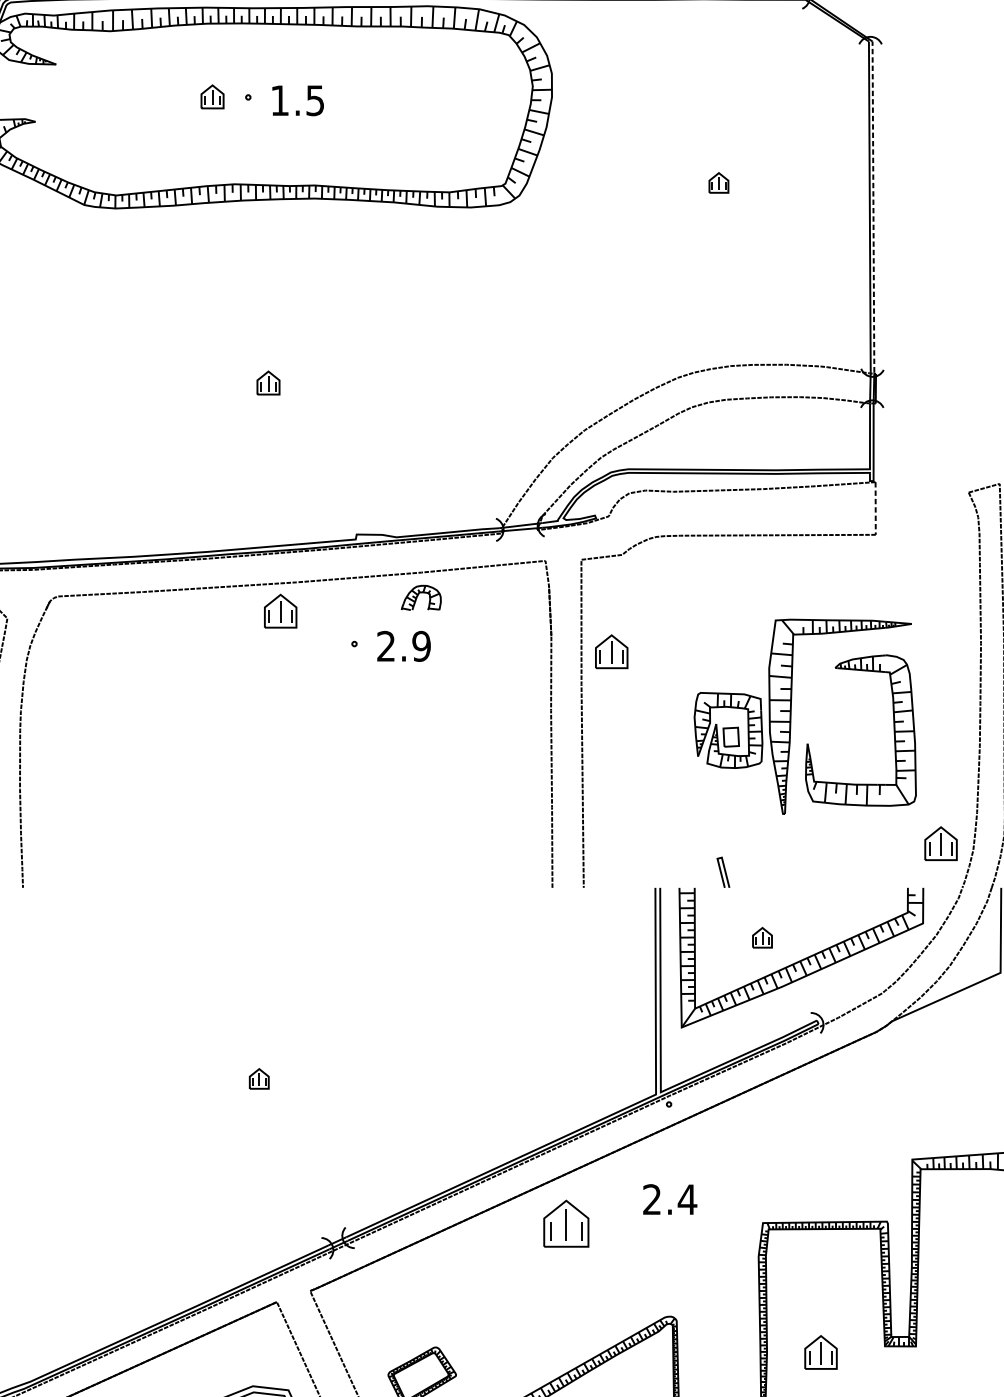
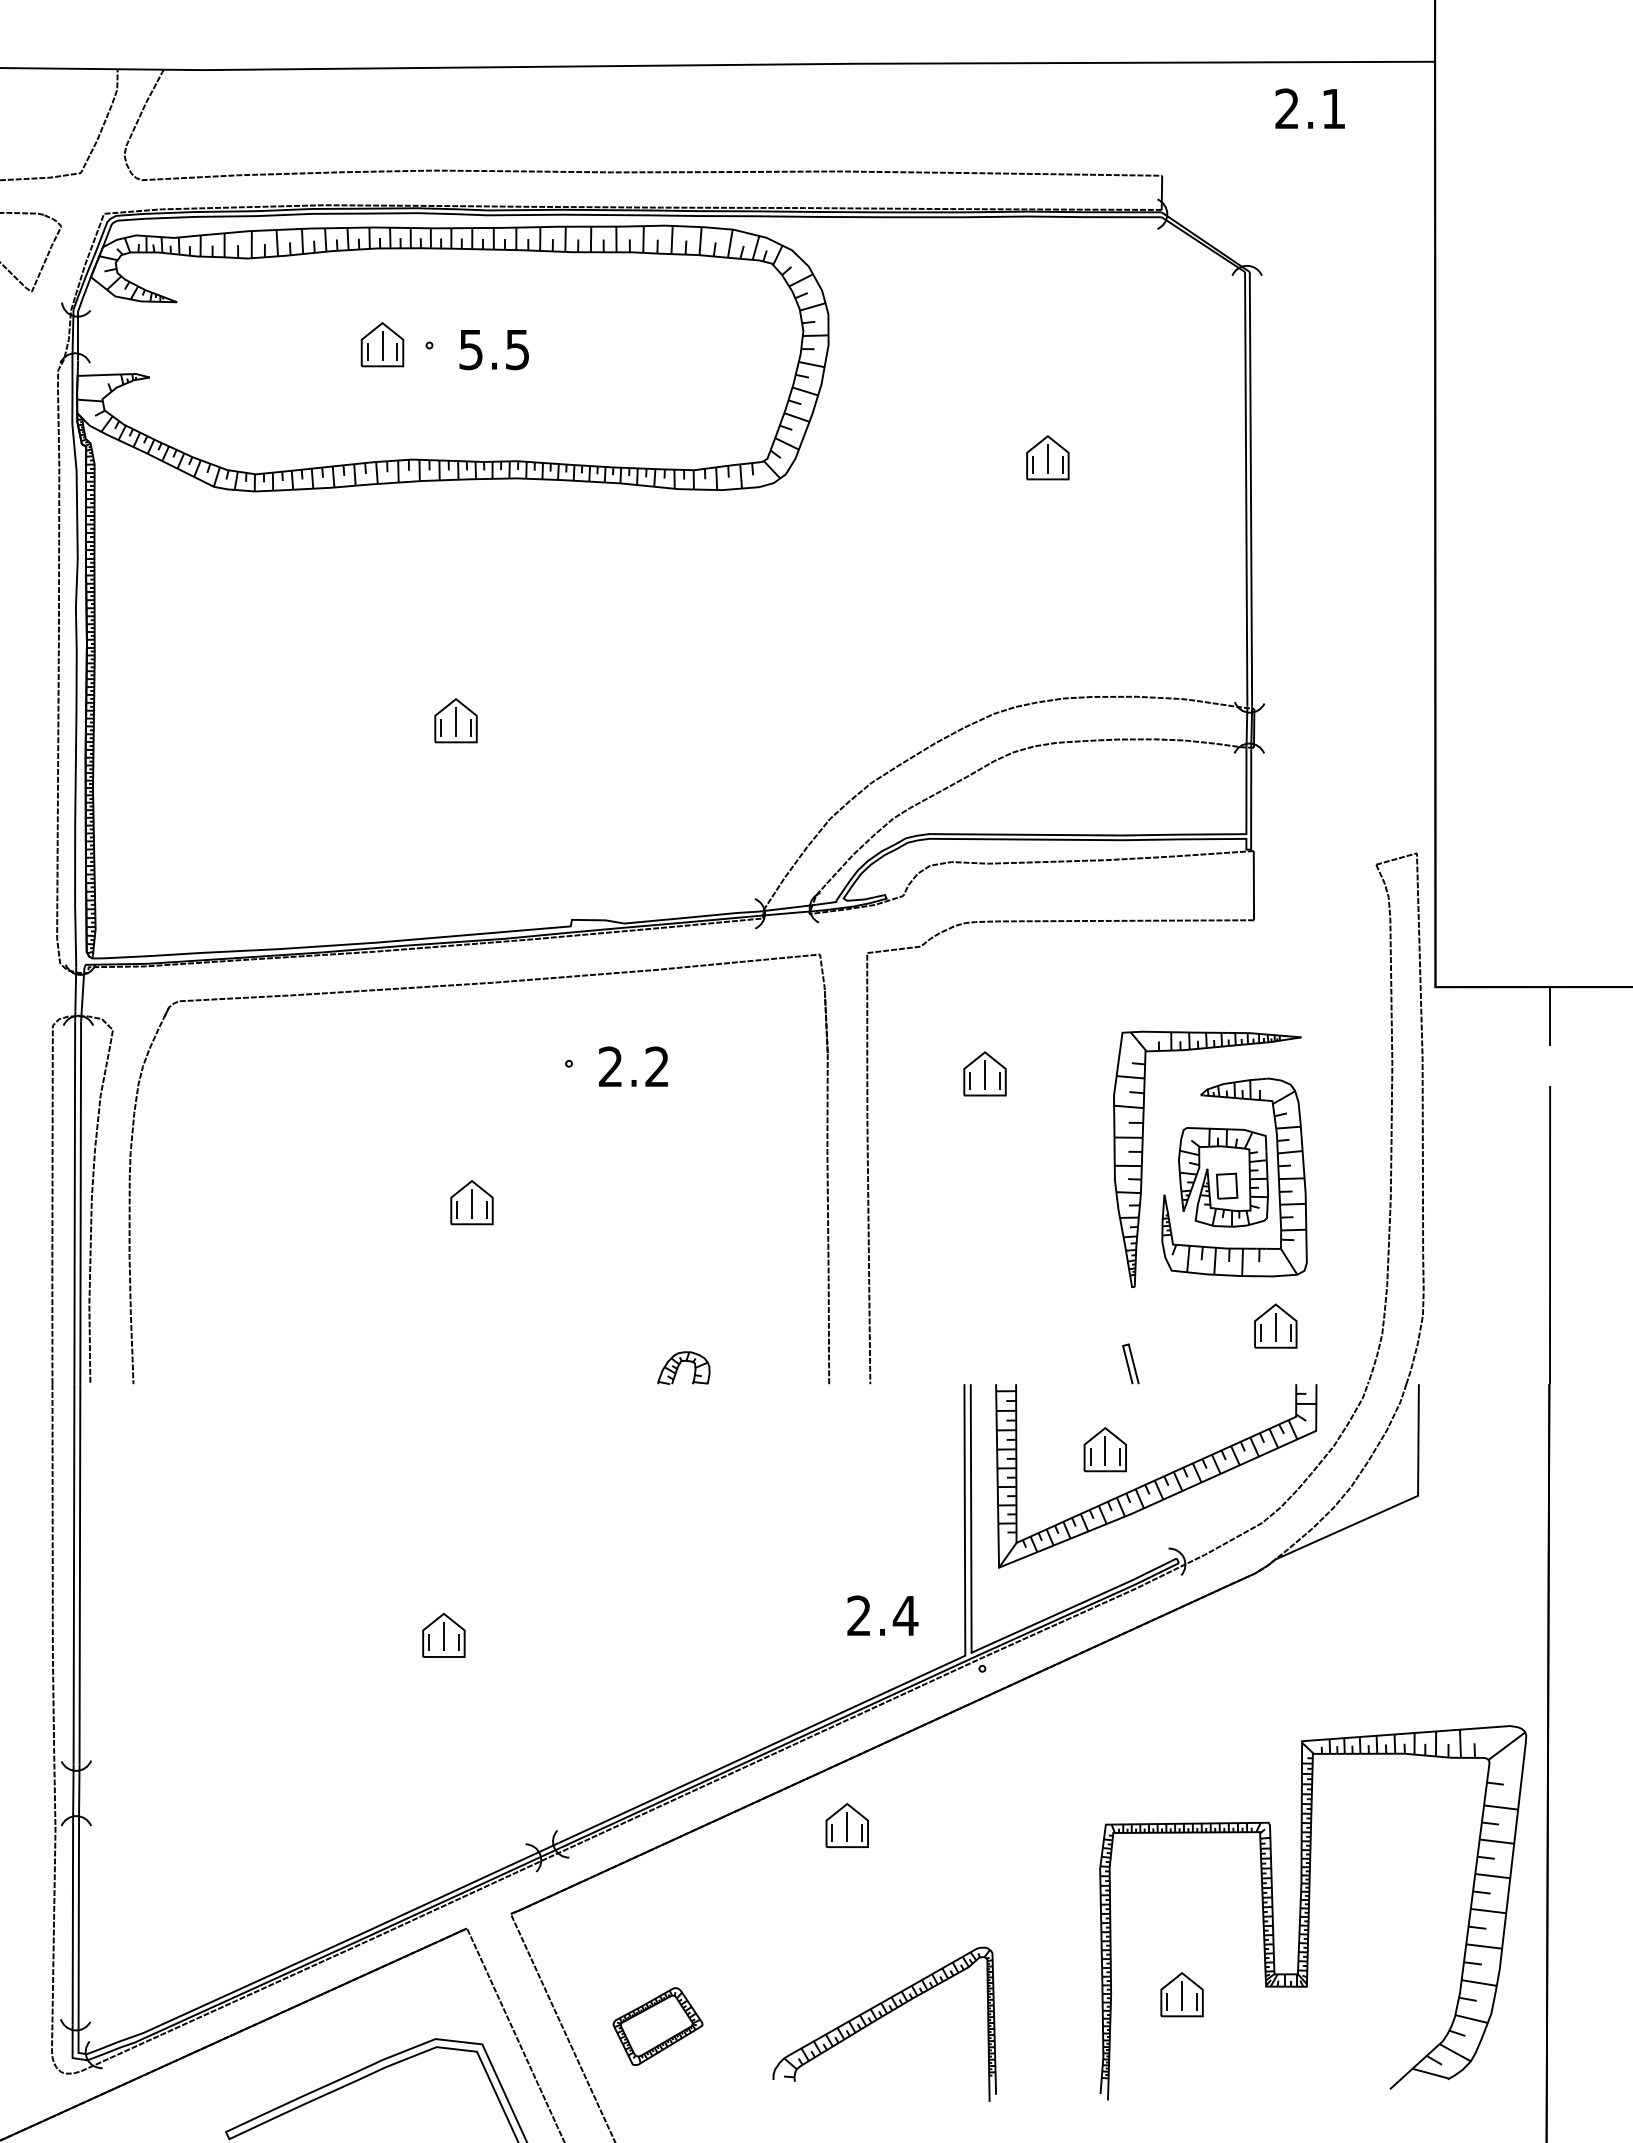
part: (212, 96) -> (382, 344), size x1.43
text: (279, 101) -> (470, 350), 1.5 -> 5.5
part: (718, 182) -> (1047, 457), size x1.67
line: (873, 206) -> (1250, 488), dashed -> solid
part: (268, 382) -> (455, 720), size x1.43
line: (875, 508) -> (1253, 885), dashed -> solid
part: (421, 597) -> (683, 1367), moved
part: (280, 611) -> (471, 1202), moved
text: (421, 646) -> (657, 1066), 2.9 -> 2.2
part: (611, 651) -> (984, 1073), moved
part: (728, 730) -> (1223, 1177), moved
part: (940, 843) -> (1275, 1325), moved
line: (721, 872) -> (1128, 1363), moved
part: (761, 937) -> (1104, 1449), size x1.67
part: (258, 1078) -> (443, 1634), size x1.67
text: (669, 1199) -> (882, 1615), moved
part: (565, 1223) -> (846, 1825), size x0.71

